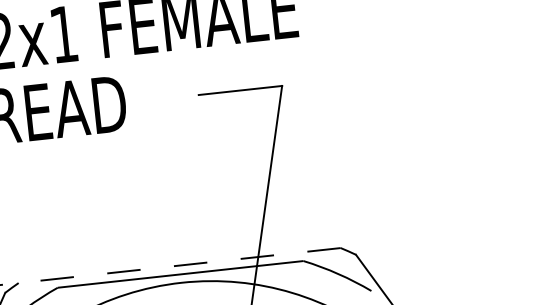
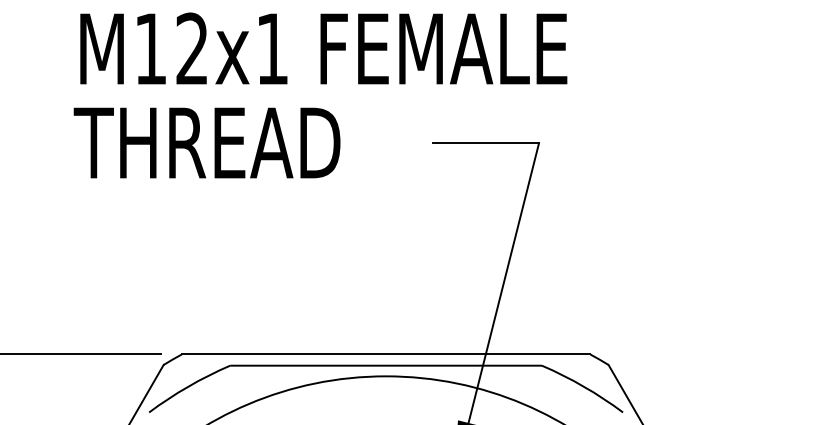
line: (179, 265) -> (385, 354), dashed -> solid

